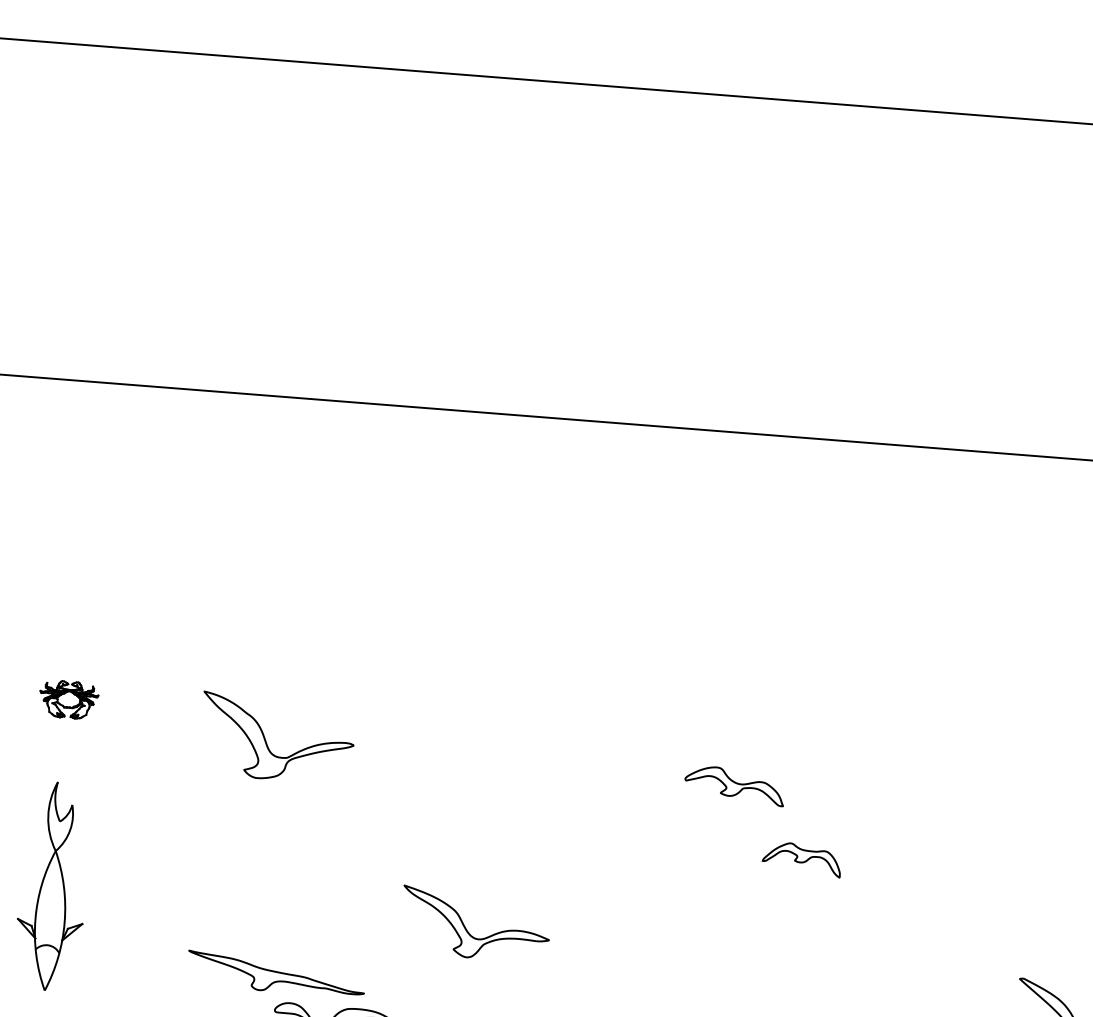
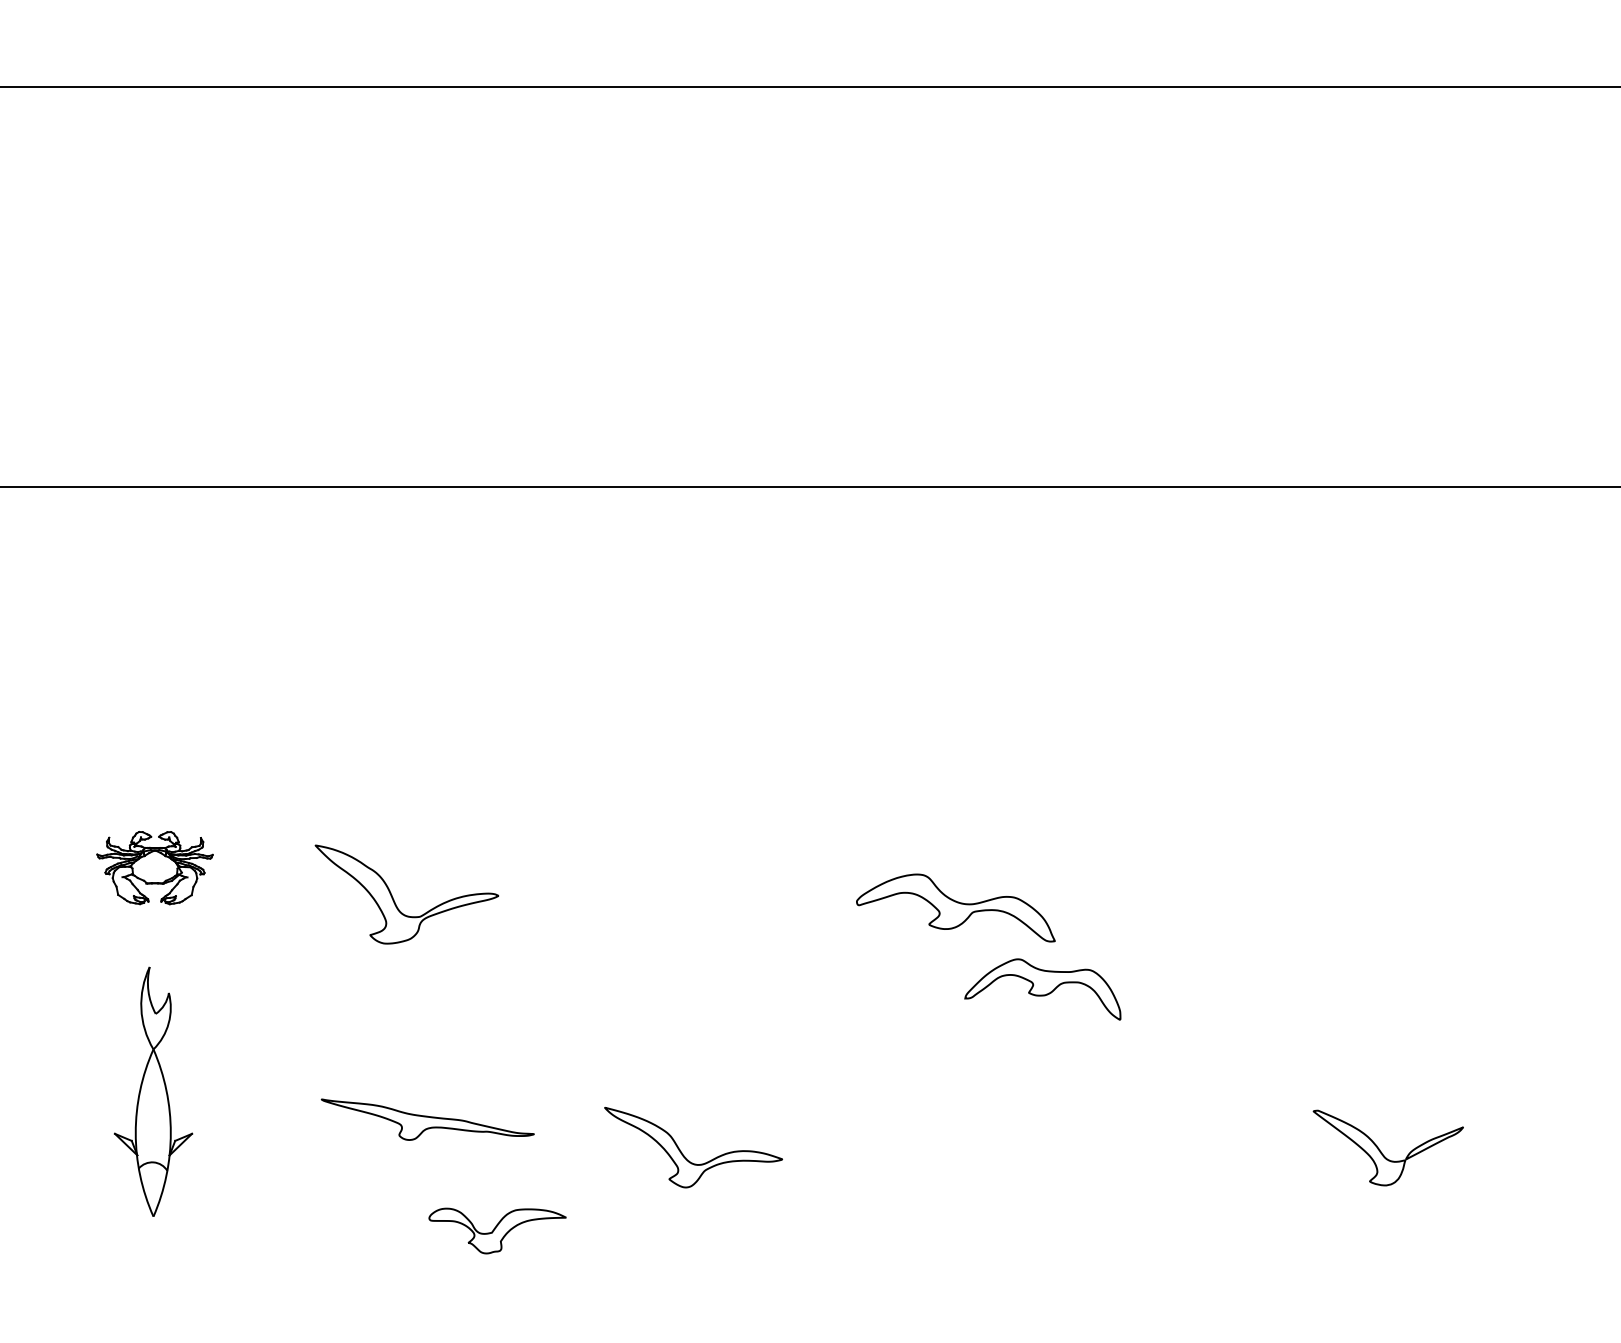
part: (68, 700) -> (154, 868), size x1.67
part: (734, 785) -> (955, 907), size x1.67
part: (801, 859) -> (1042, 989), size x1.67
part: (467, 930) -> (684, 1155), moved
part: (276, 974) -> (427, 1119), moved

